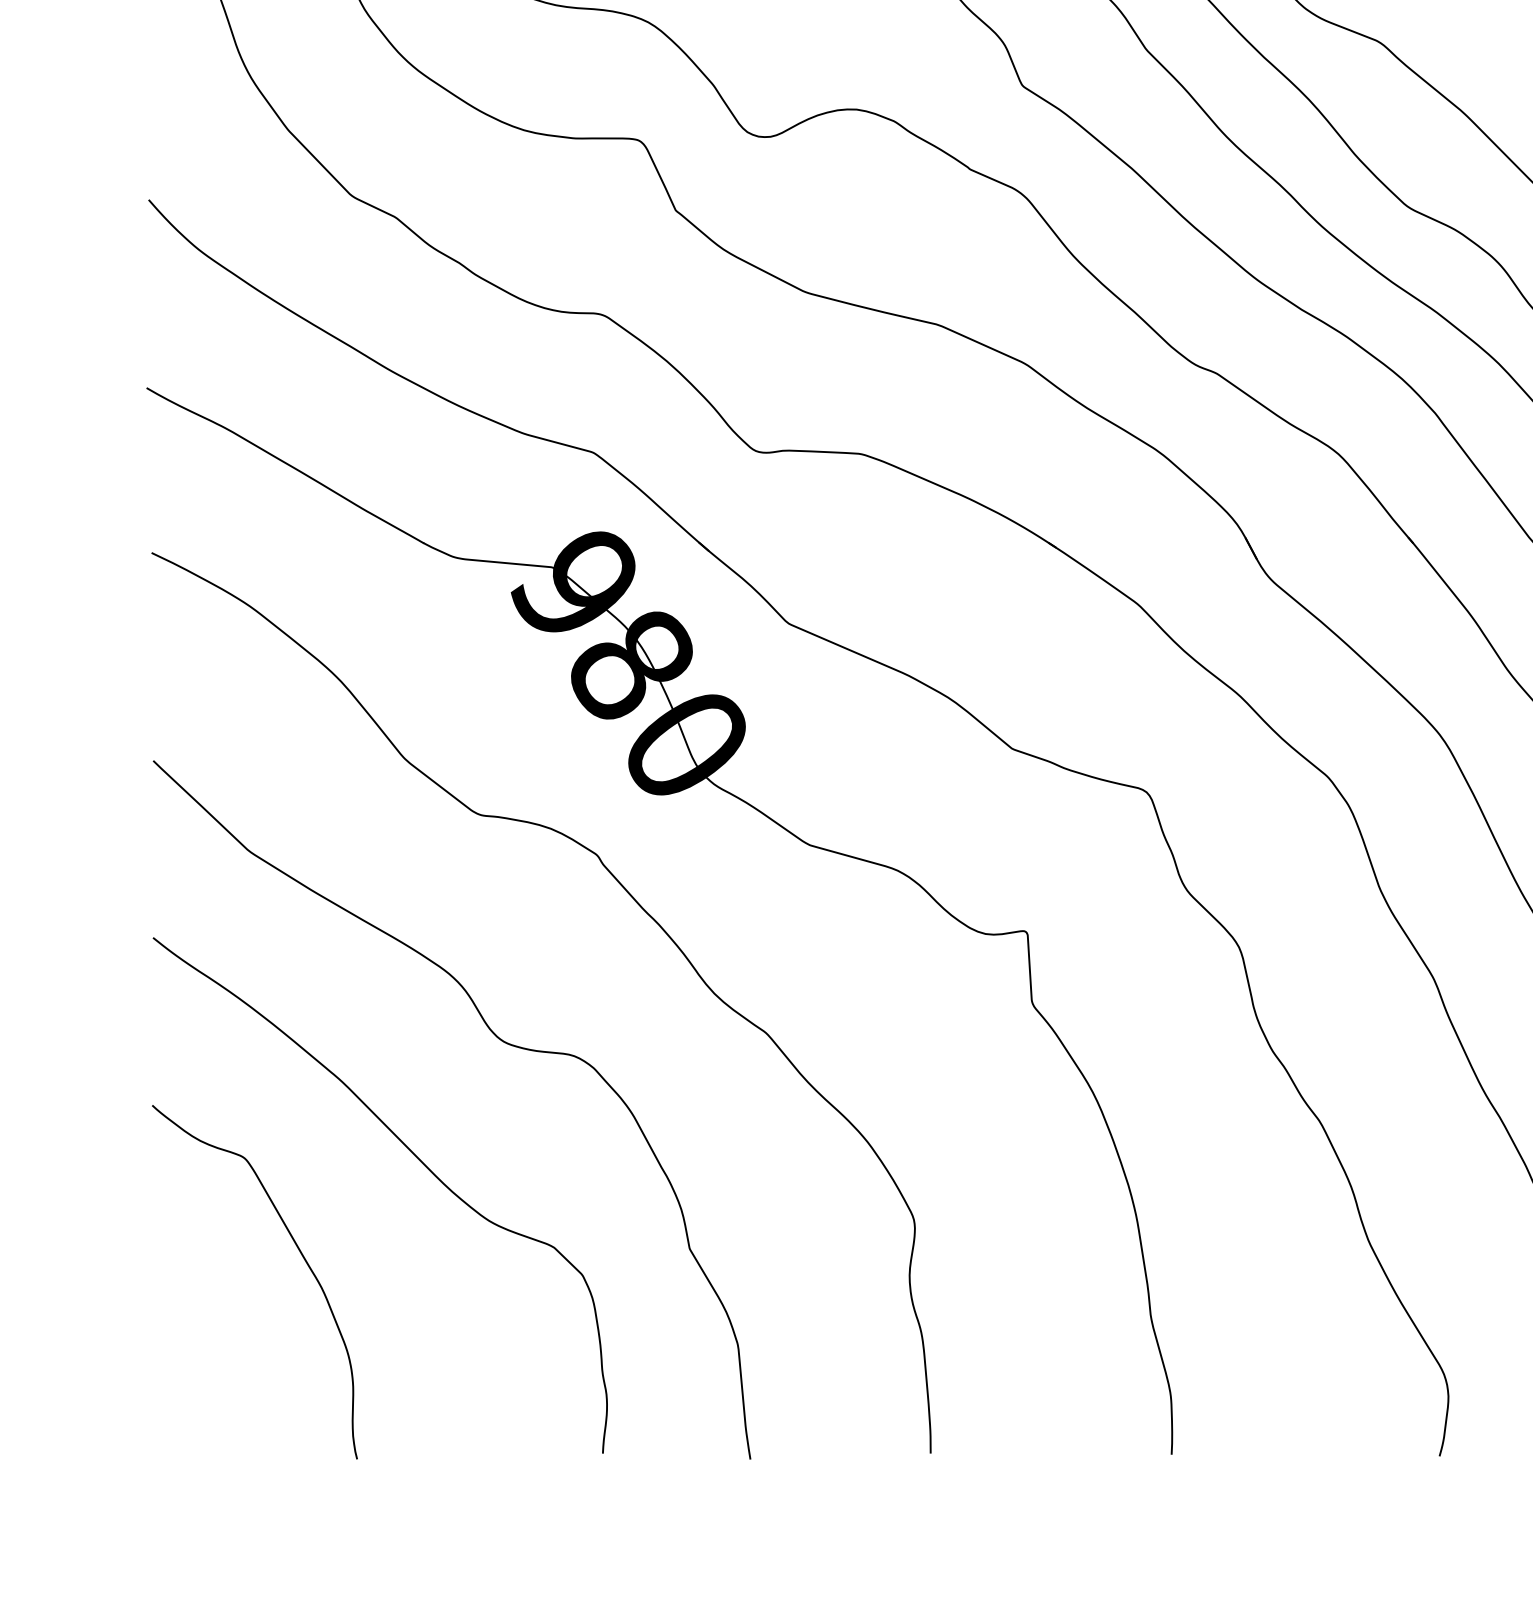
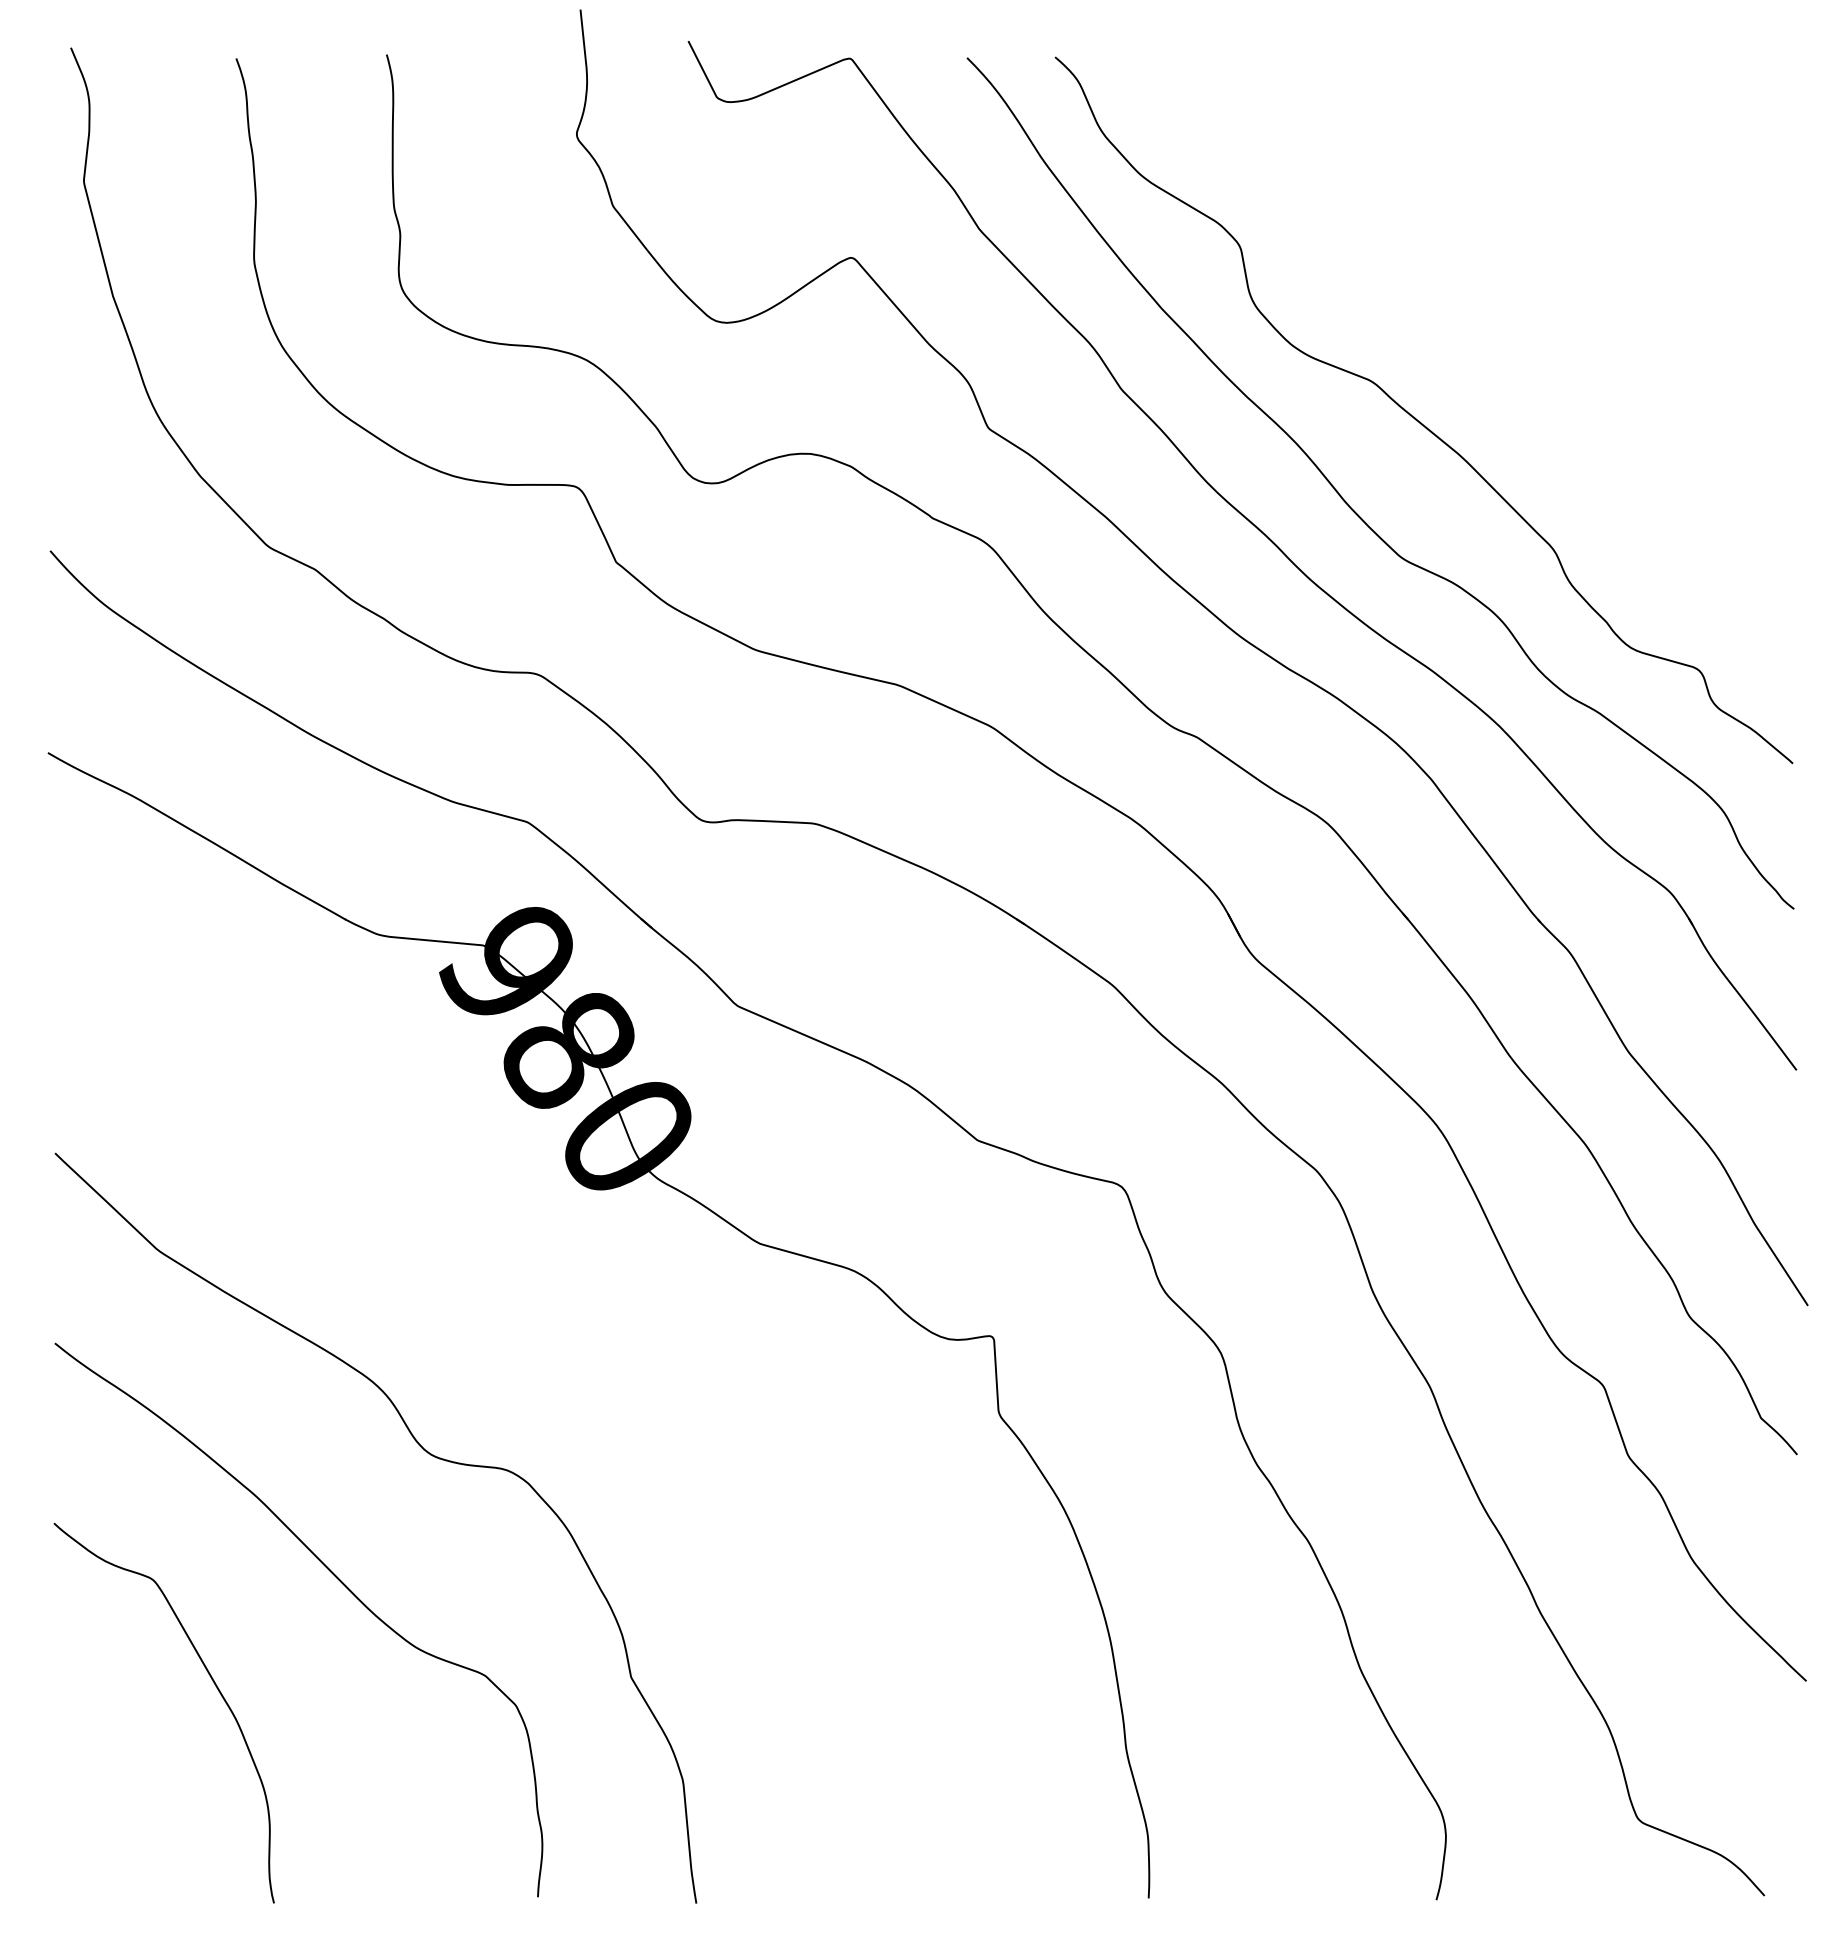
curve: (641, 909) -> (579, 1312), removed

